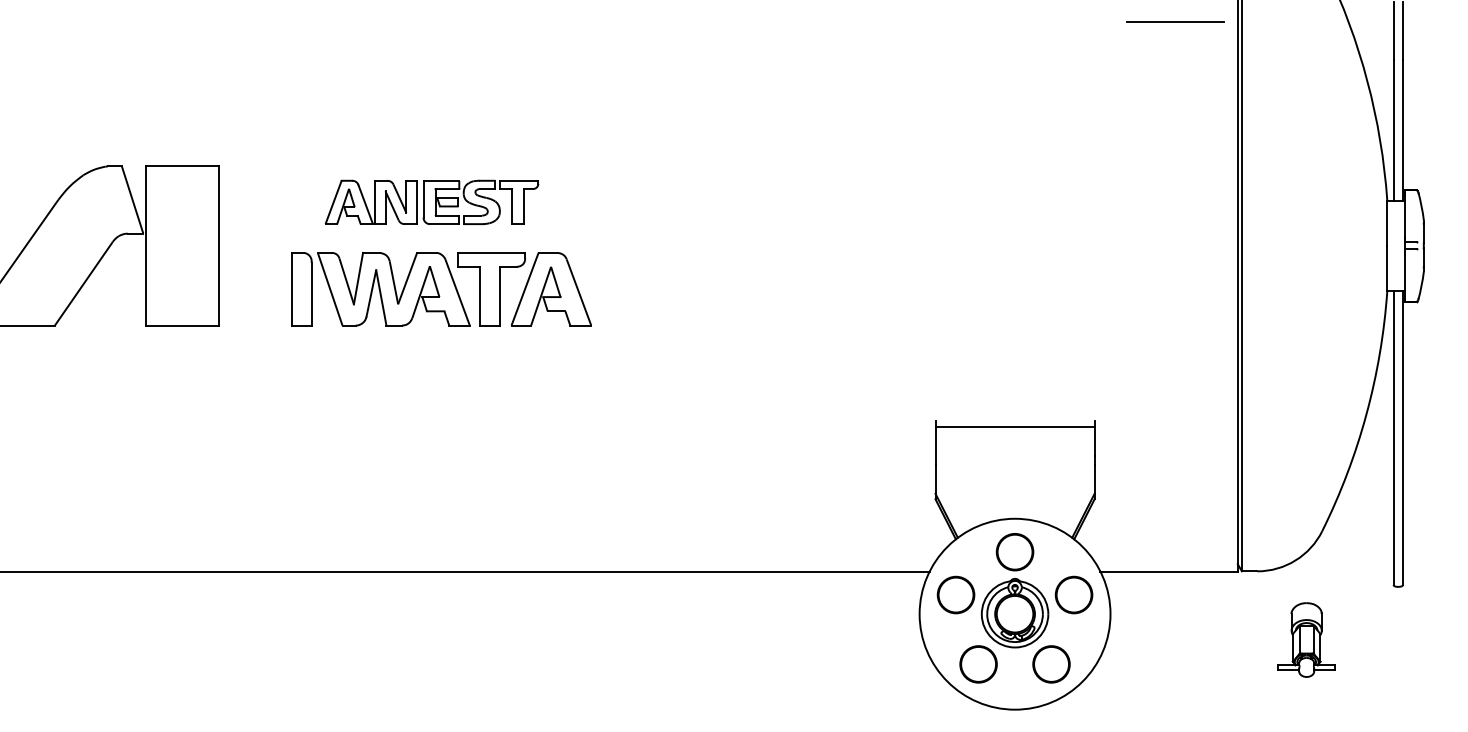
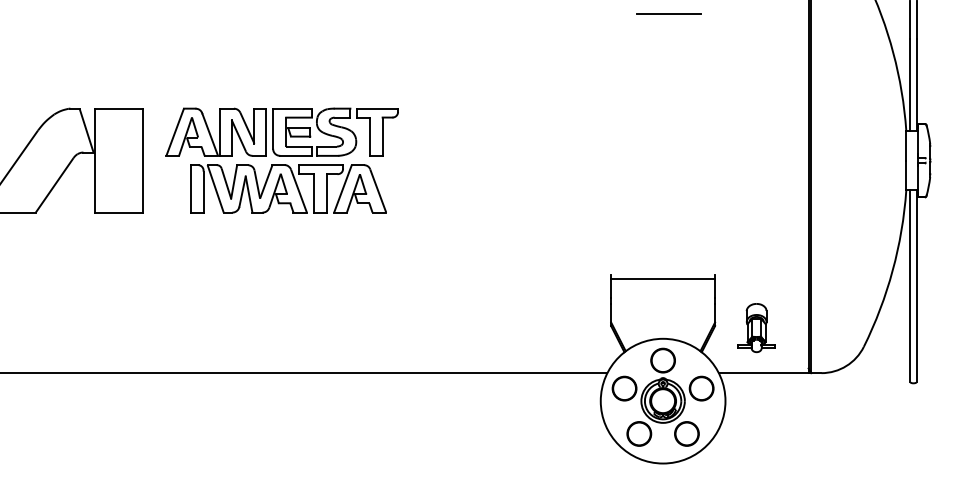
line: (1174, 20) -> (668, 13), moved
part: (430, 201) -> (281, 131), size x1.67
part: (1306, 640) -> (756, 328), moved

